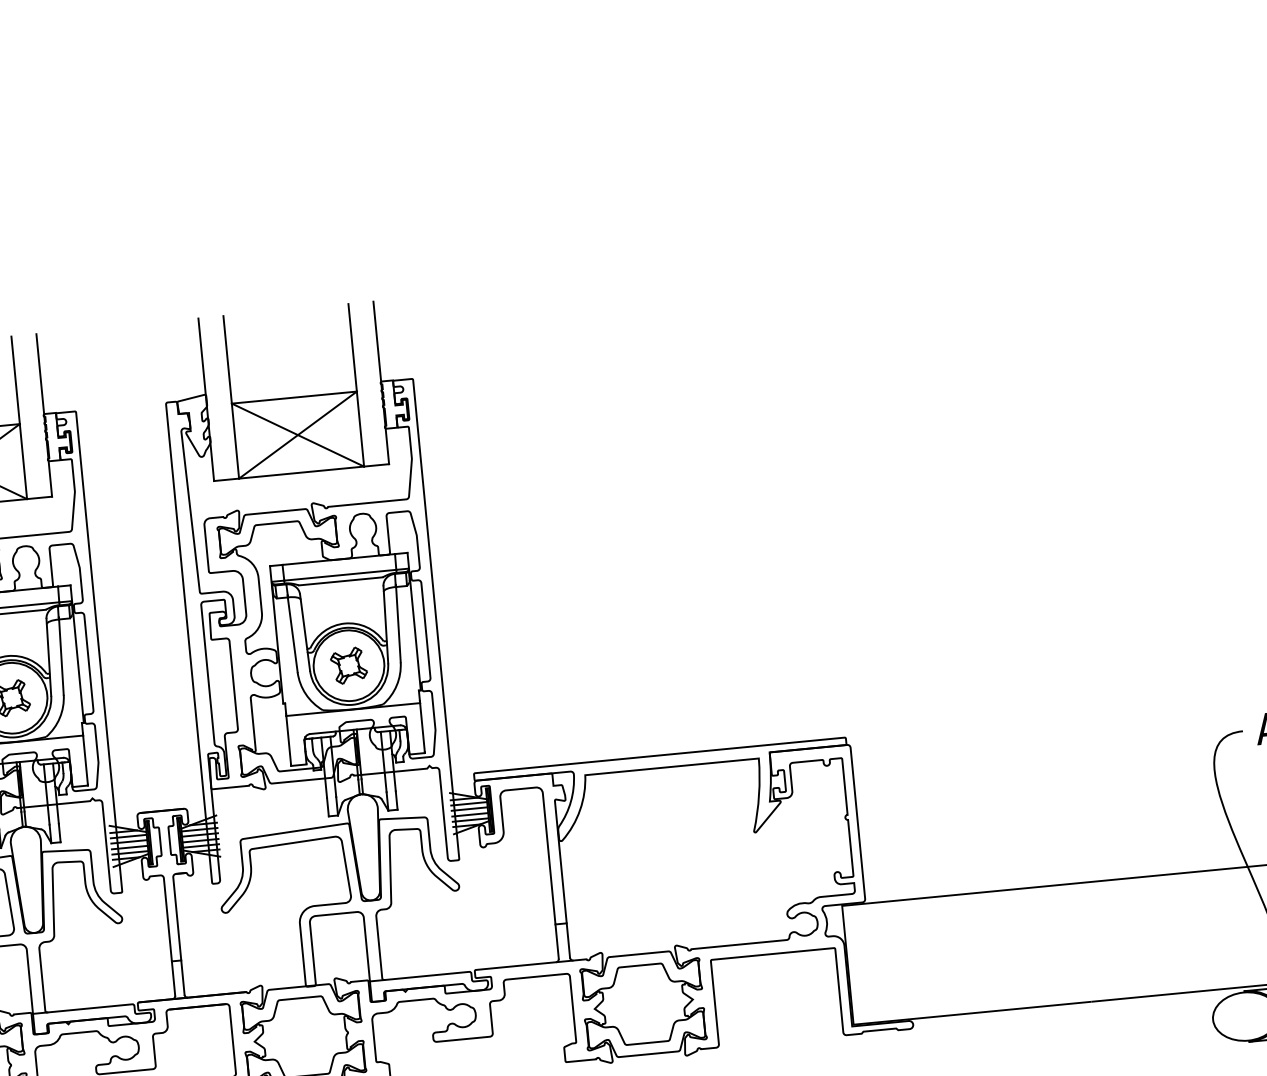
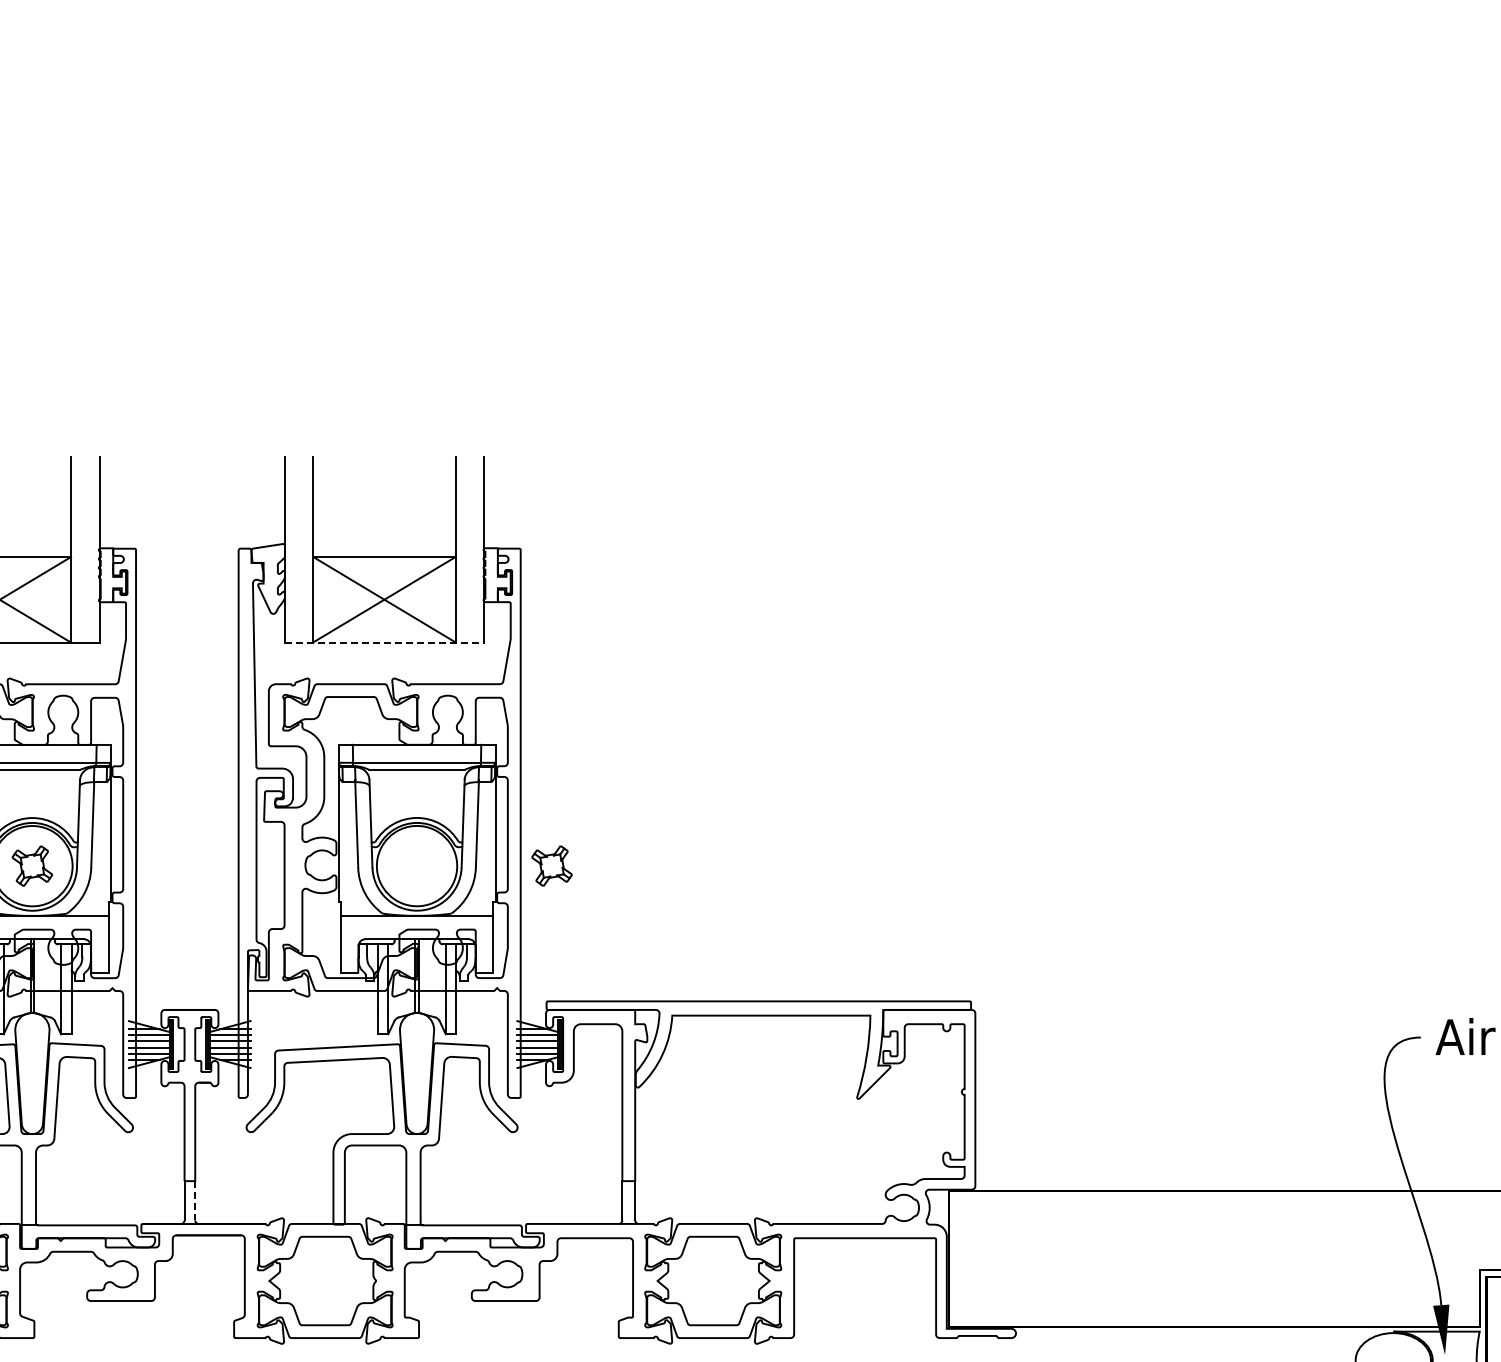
line: (301, 472) -> (384, 642), solid -> dashed
part: (348, 665) -> (551, 865), moved
line: (183, 977) -> (195, 1200), solid -> dashed

